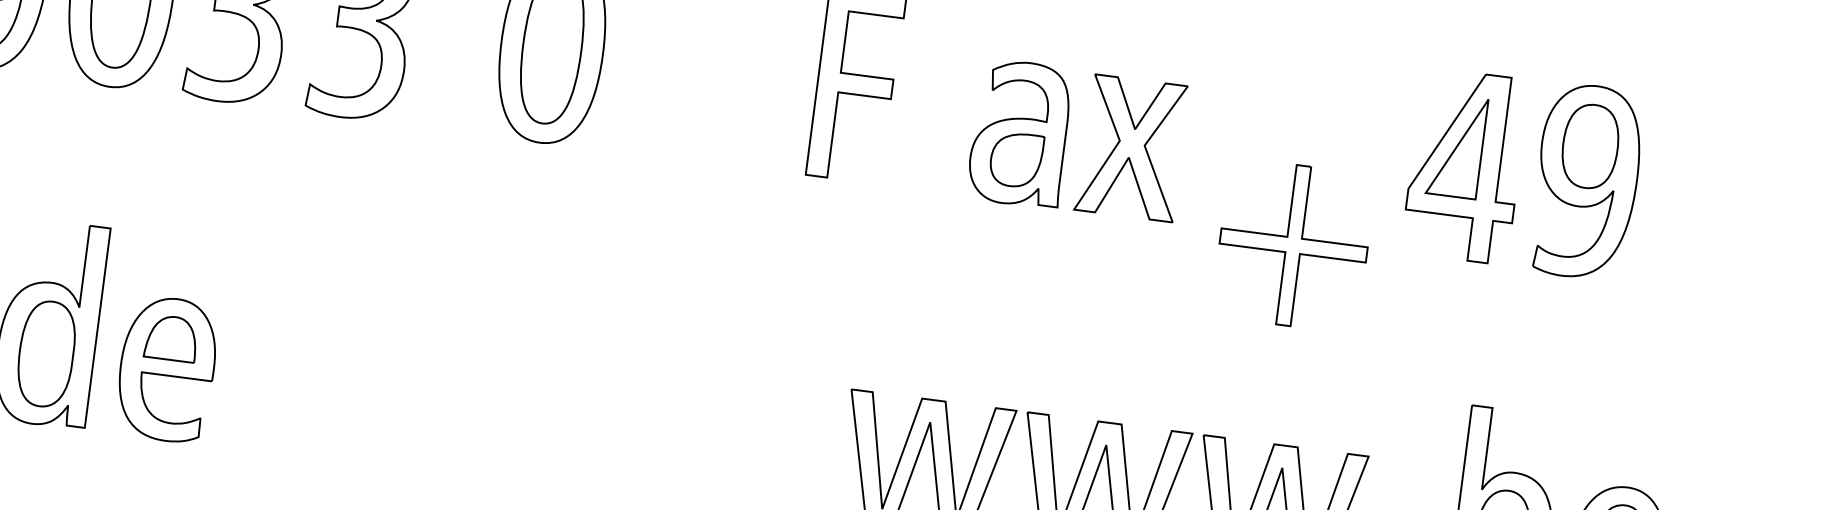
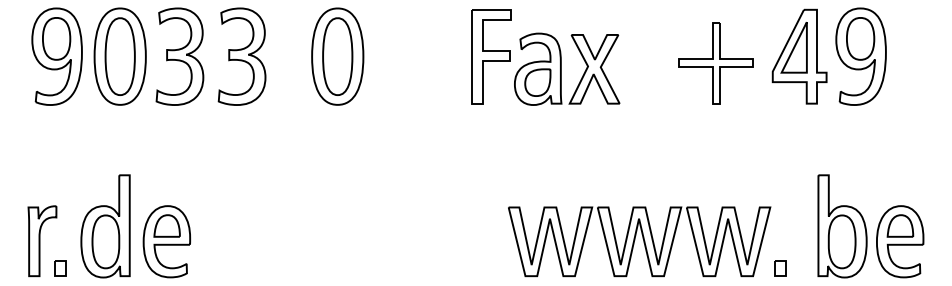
part: (1078, 139) -> (567, 68), moved
part: (1291, 245) -> (715, 63), moved

